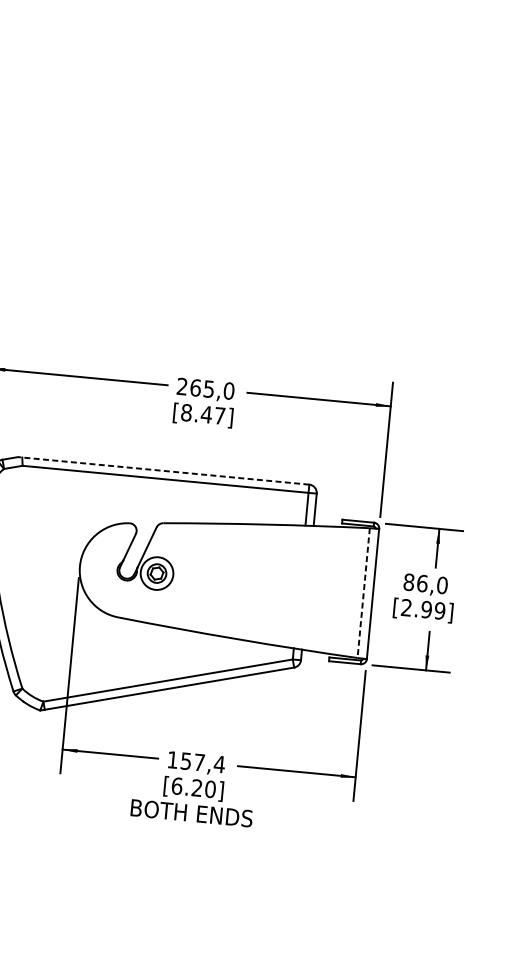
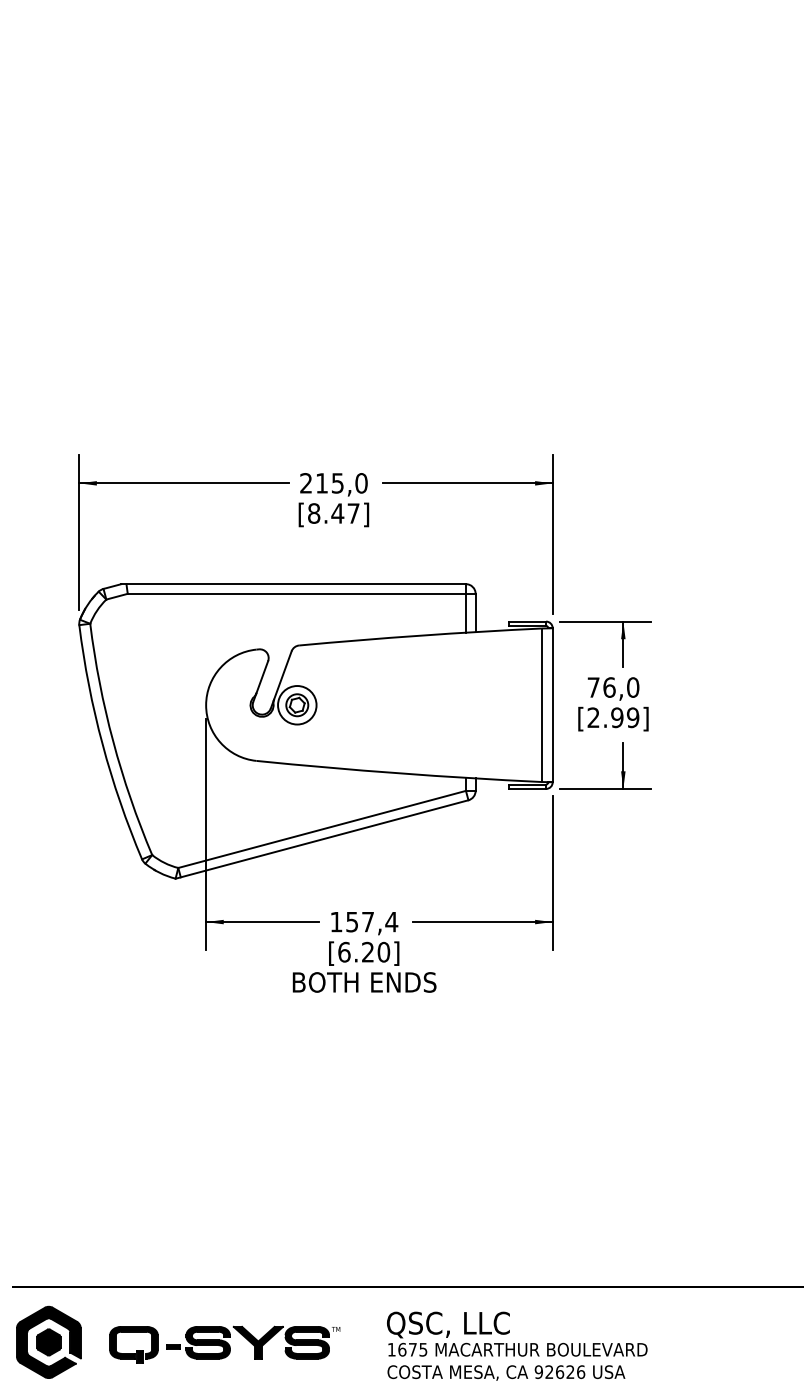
text: (196, 388) -> (322, 483), 265,0 -> 215,0
line: (163, 471) -> (293, 584), dashed -> solid
text: (408, 582) -> (593, 687), 86,0 -> 76,0
line: (363, 593) -> (541, 705), dashed -> solid

